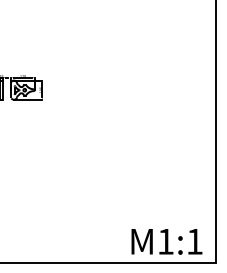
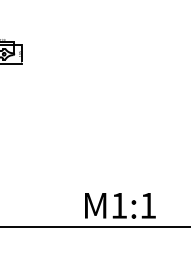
text: (166, 241) -> (119, 205), moved

